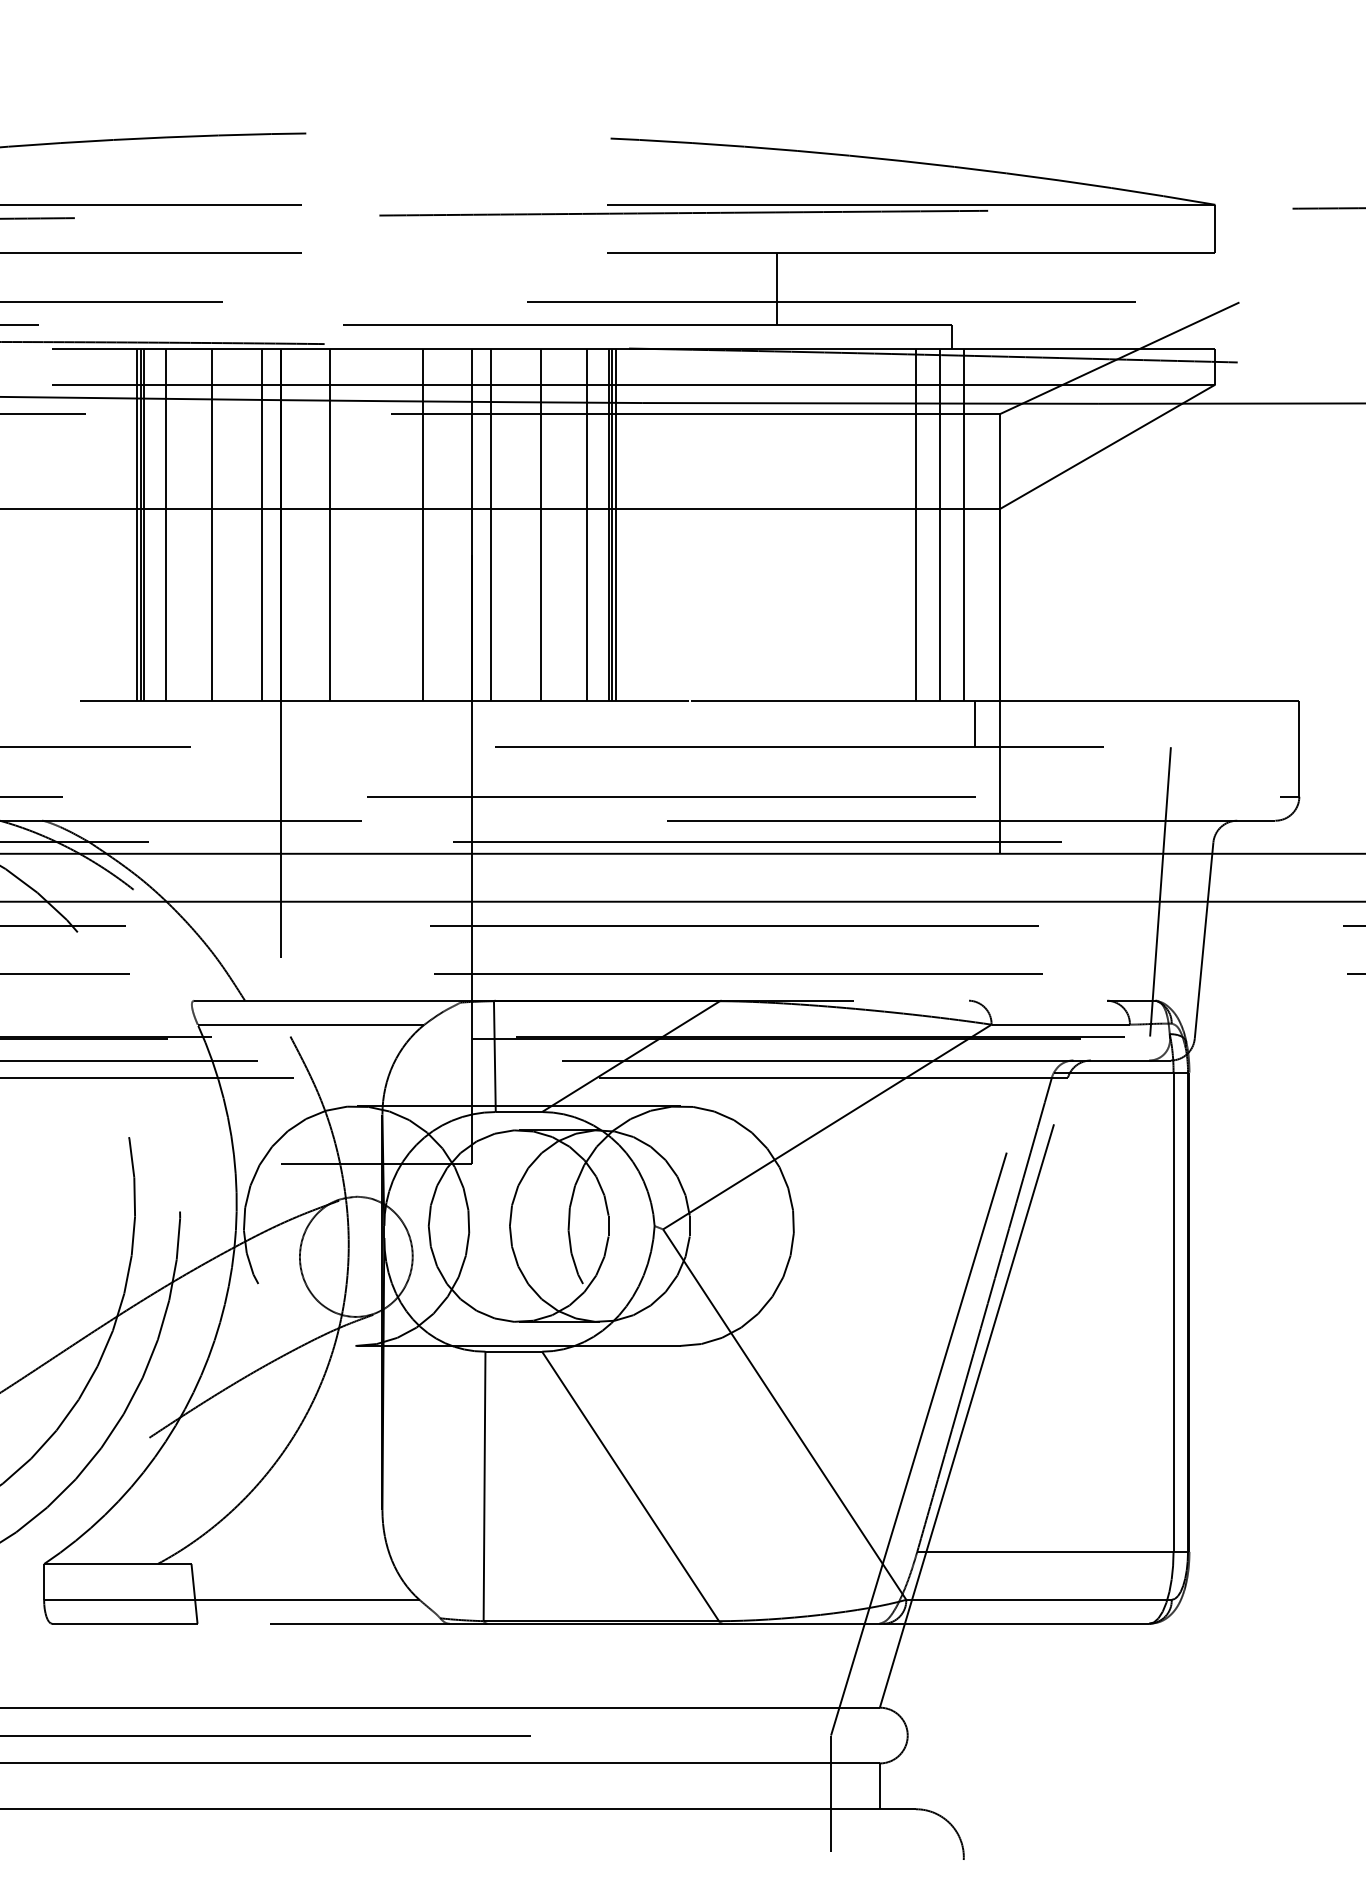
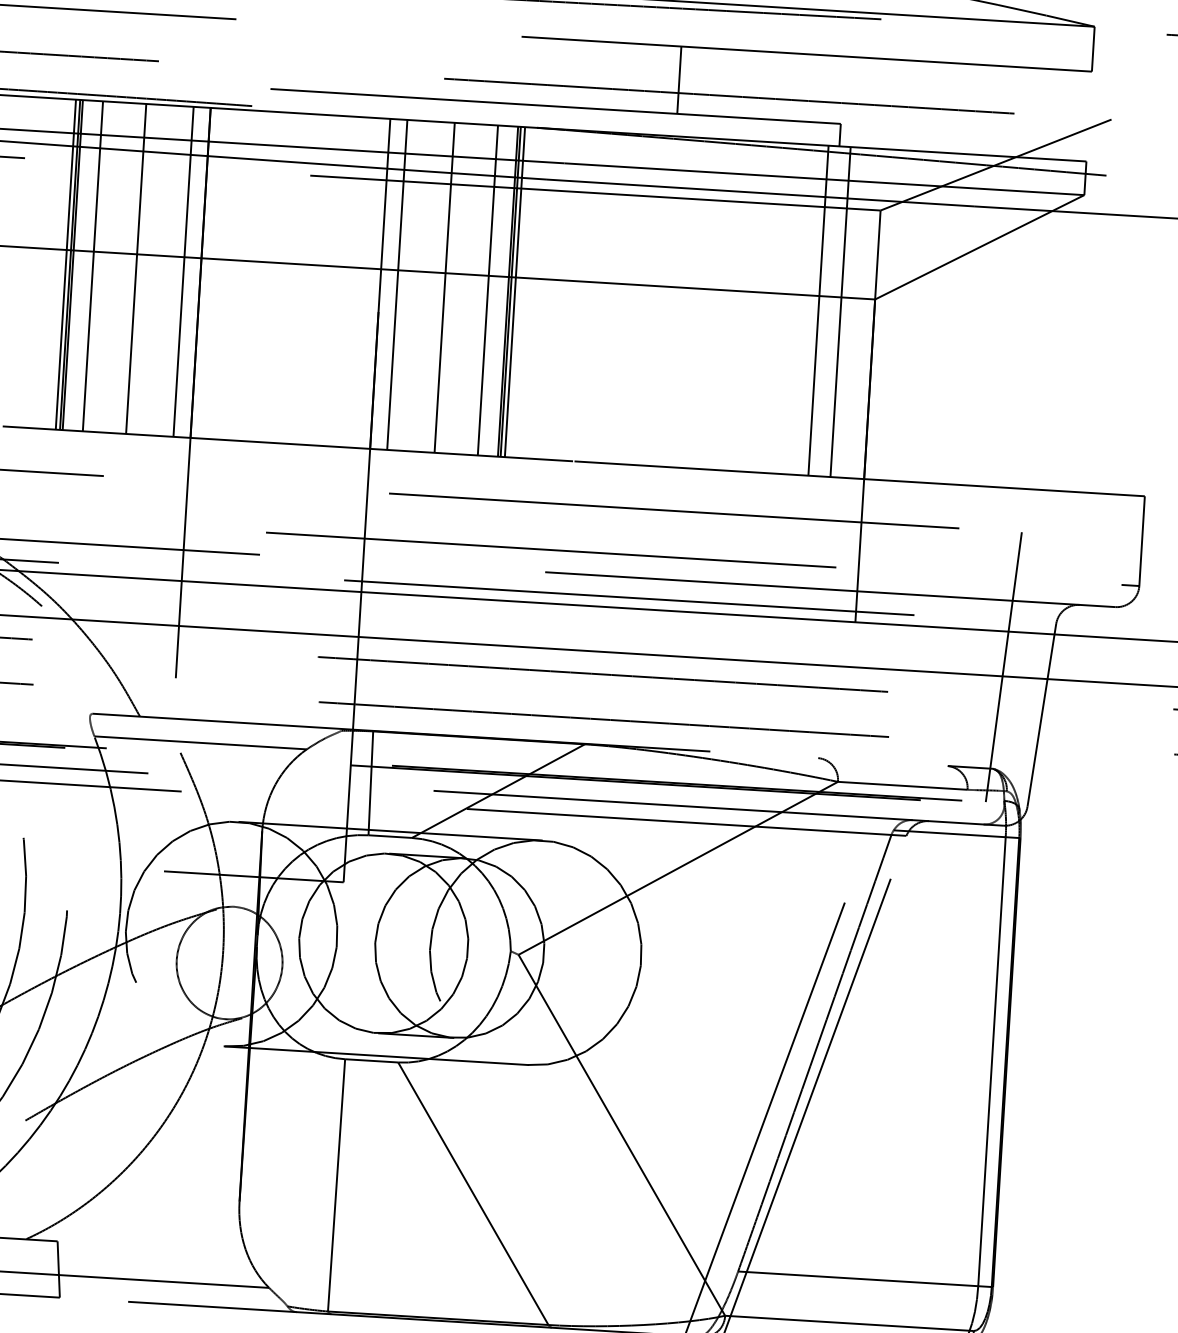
line: (330, 524) -> (247, 275), removed
line: (422, 524) -> (333, 280), removed
line: (915, 524) -> (795, 308), removed
line: (974, 723) -> (839, 498), removed

